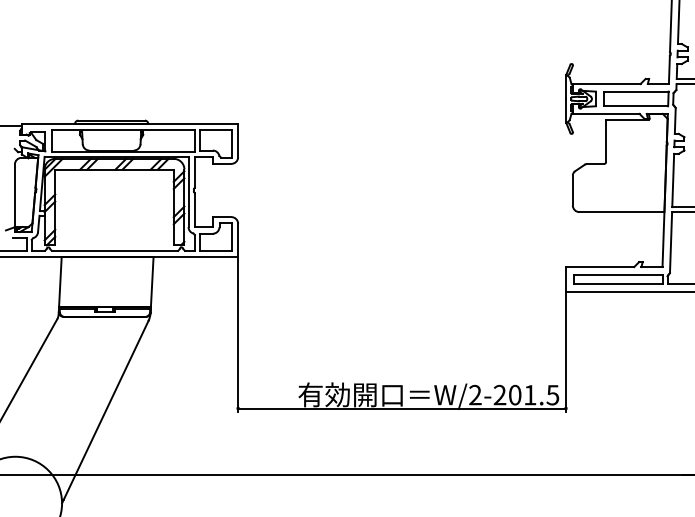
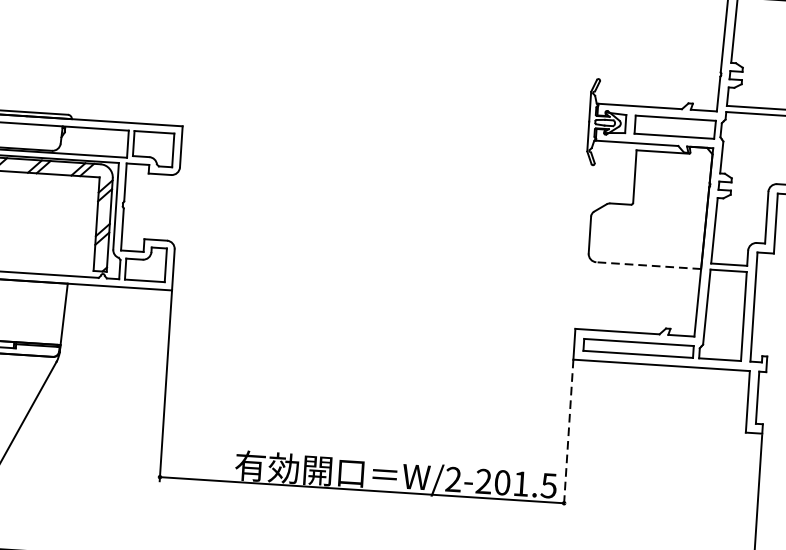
line: (621, 212) -> (648, 266), solid -> dashed
line: (565, 351) -> (568, 432), solid -> dashed

